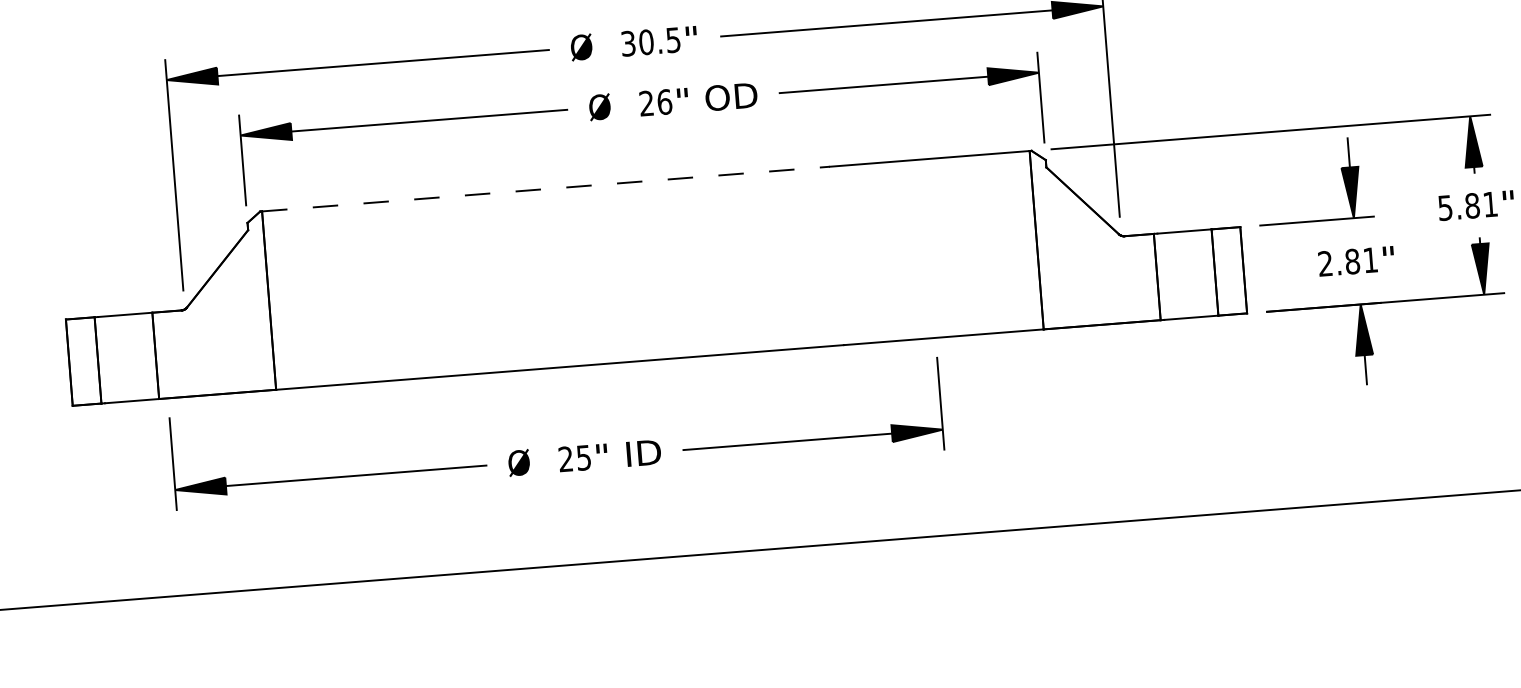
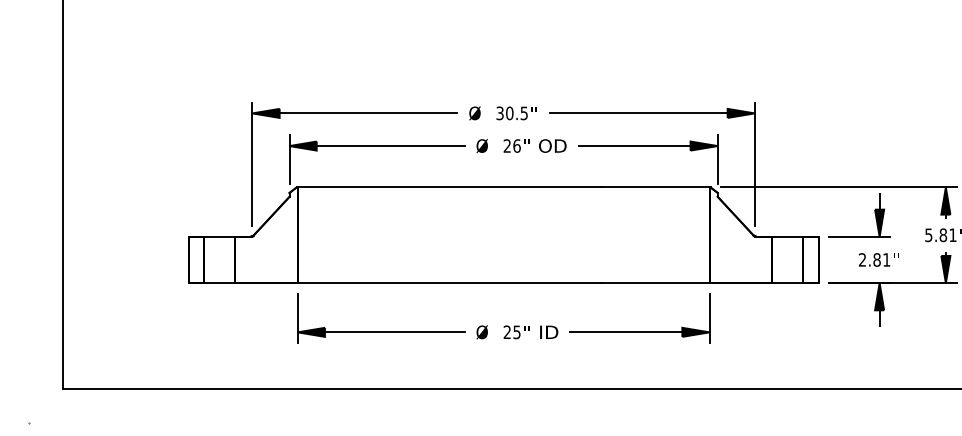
line: (546, 189) -> (450, 187), dashed -> solid
part: (561, 446) -> (505, 325), moved

